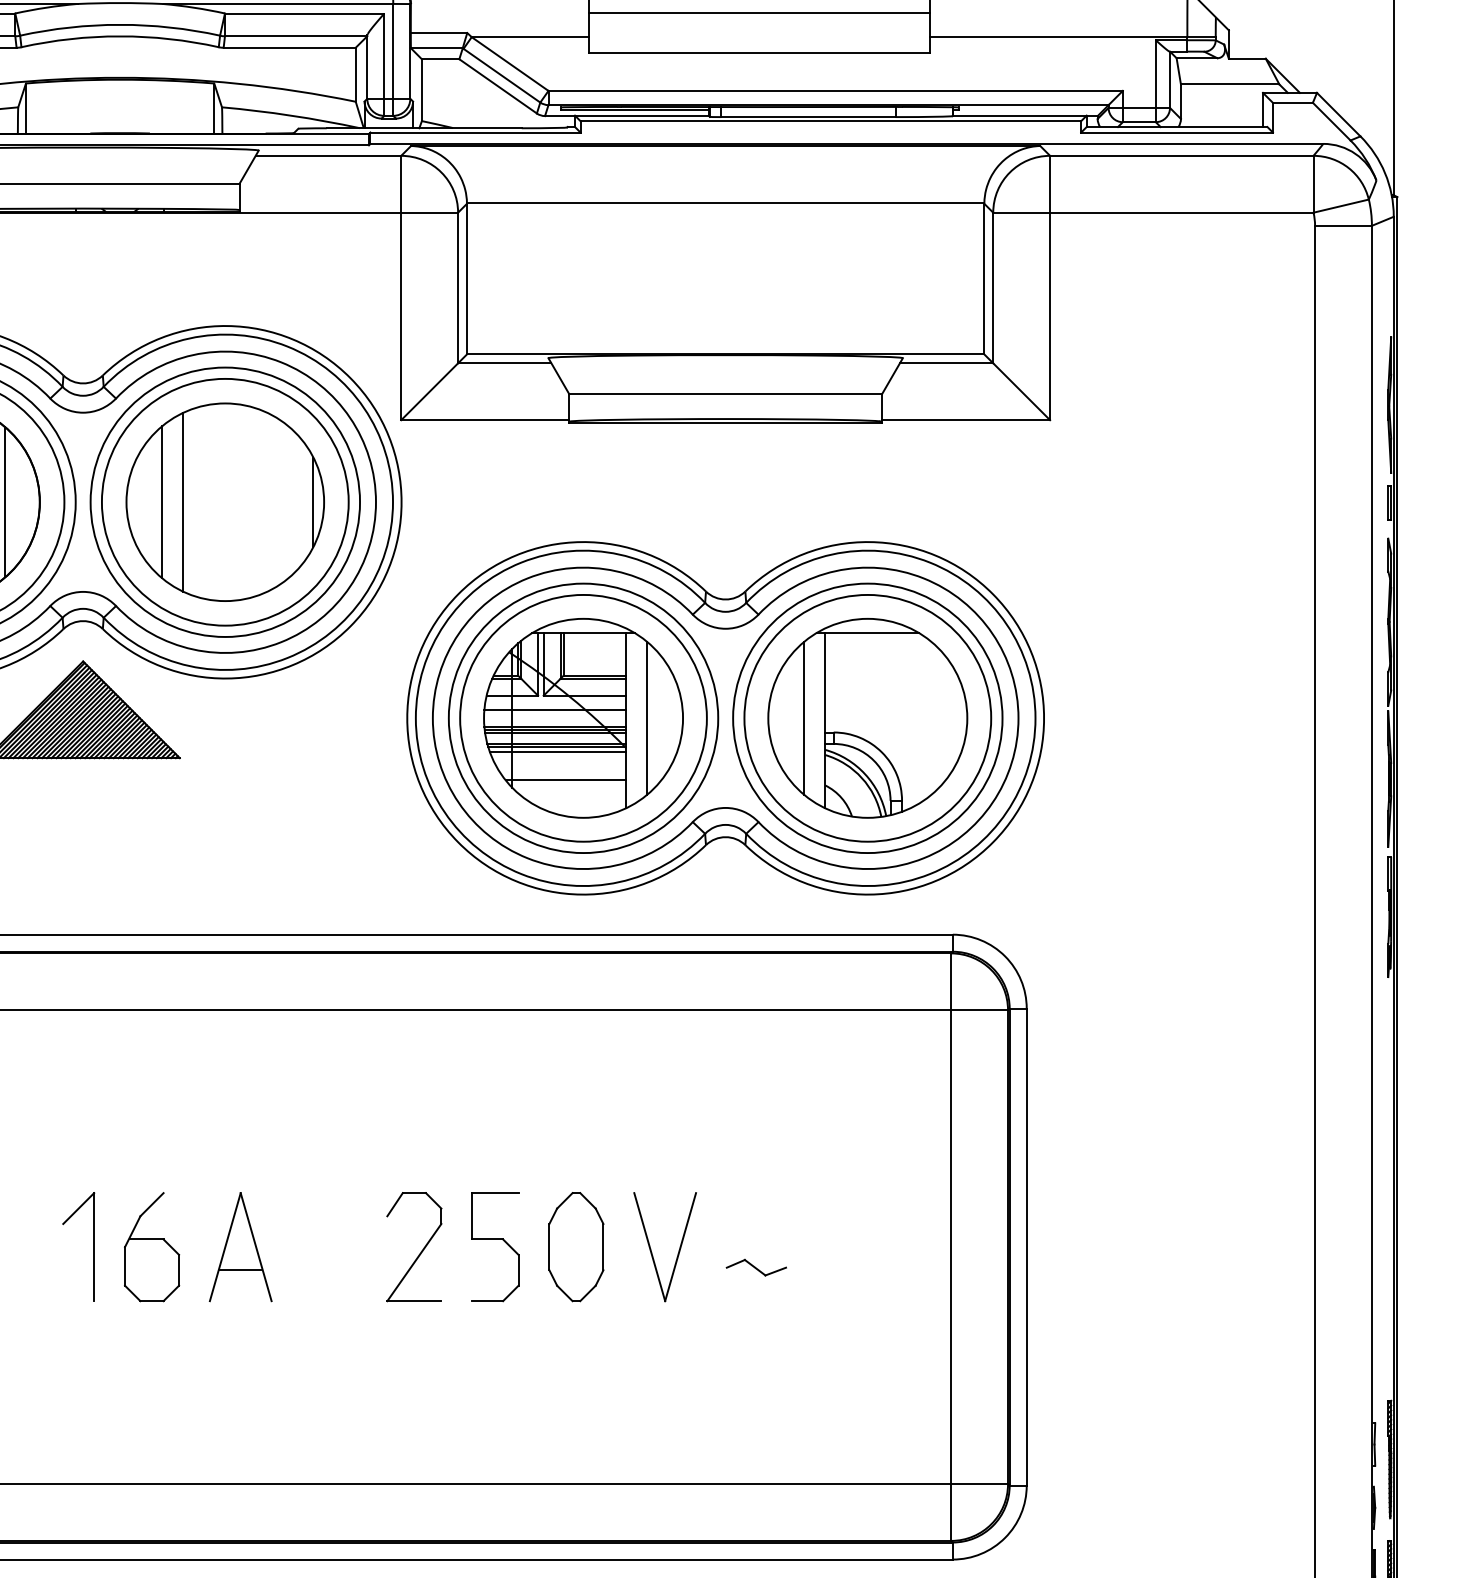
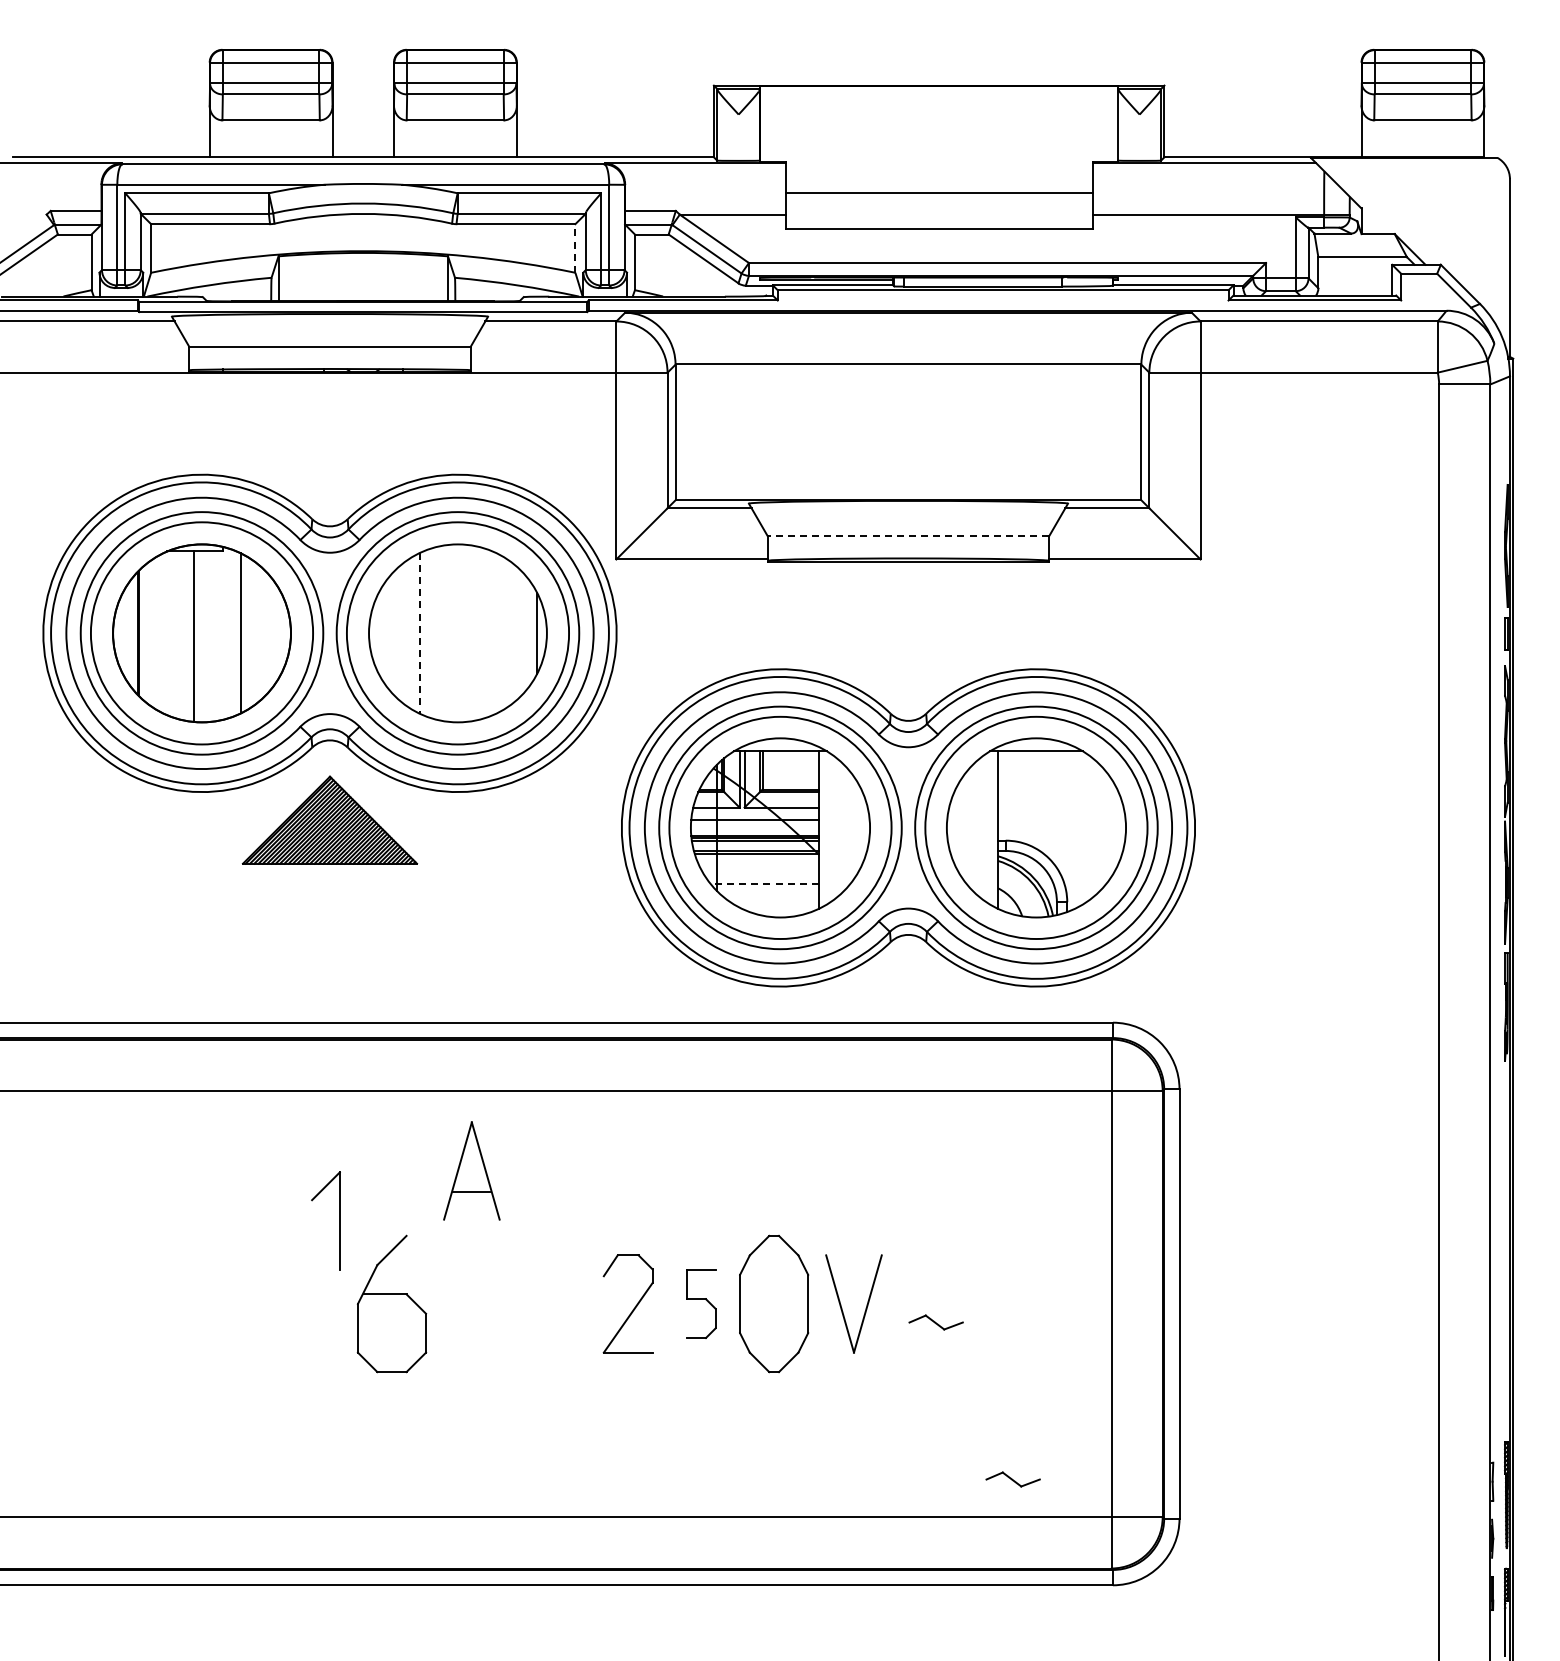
line: (355, 73) -> (575, 247), solid -> dashed
line: (725, 394) -> (908, 536), solid -> dashed
line: (162, 501) -> (401, 632), removed
line: (4, 502) -> (259, 633), removed
line: (183, 502) -> (420, 633), solid -> dashed
line: (646, 717) -> (837, 827), removed
line: (804, 717) -> (979, 827), removed
line: (557, 752) -> (757, 858), removed
line: (565, 780) -> (764, 883), solid -> dashed
part: (93, 1246) -> (339, 1220), moved
part: (151, 1246) -> (391, 1303), size x1.4
part: (240, 1246) -> (471, 1170), moved
part: (494, 1246) -> (700, 1303), size x0.7
part: (575, 1246) -> (773, 1303), size x1.4
part: (841, 1442) -> (1012, 1479), added

